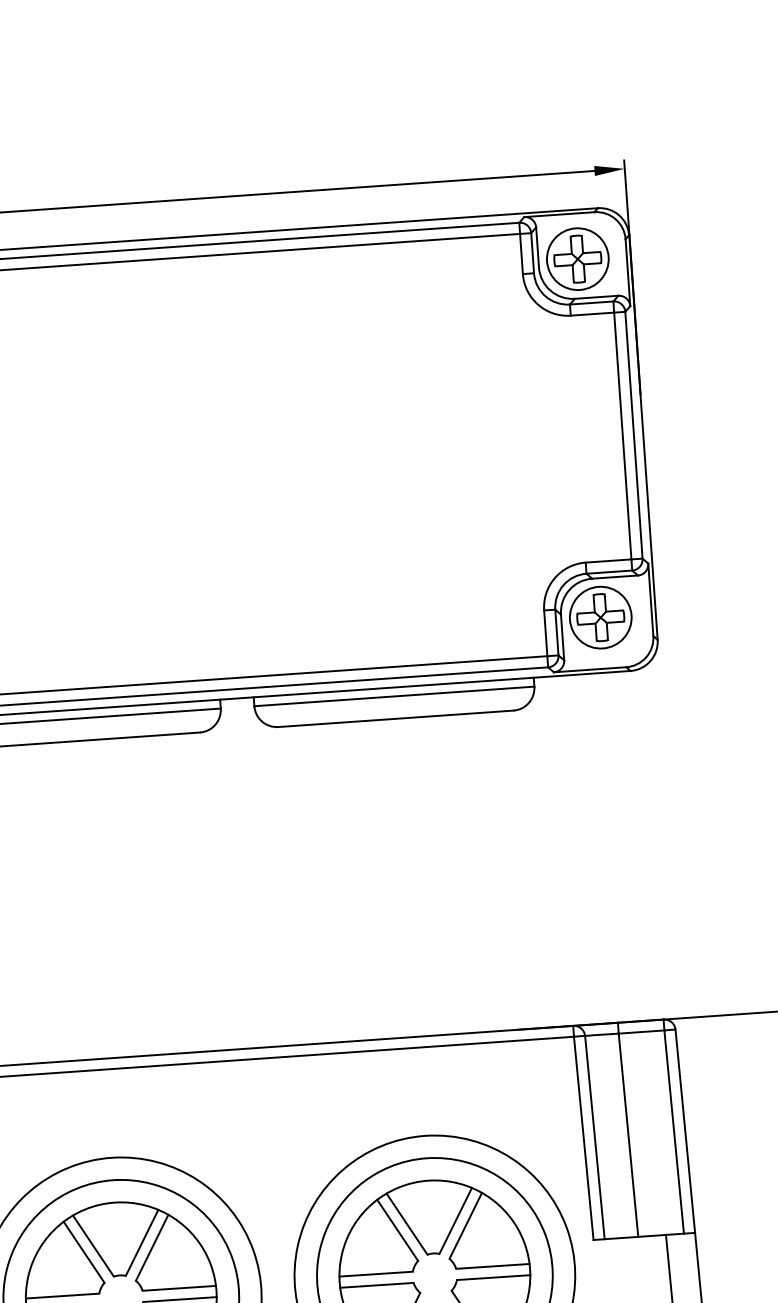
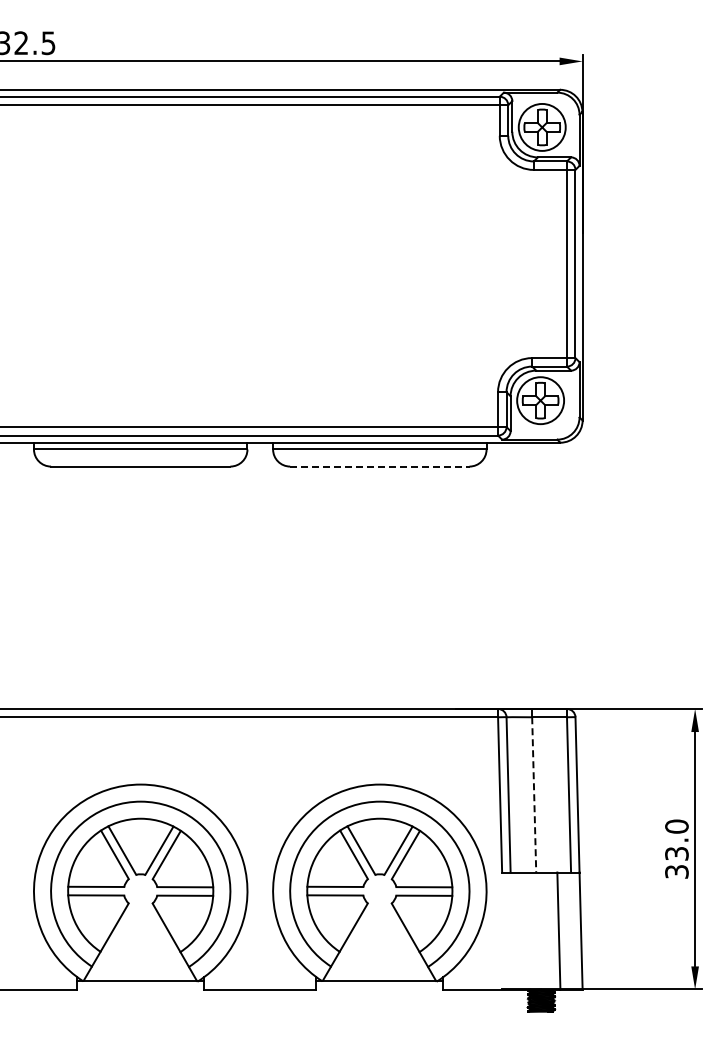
line: (395, 718) -> (379, 466), solid -> dashed
line: (628, 1134) -> (534, 794), solid -> dashed

